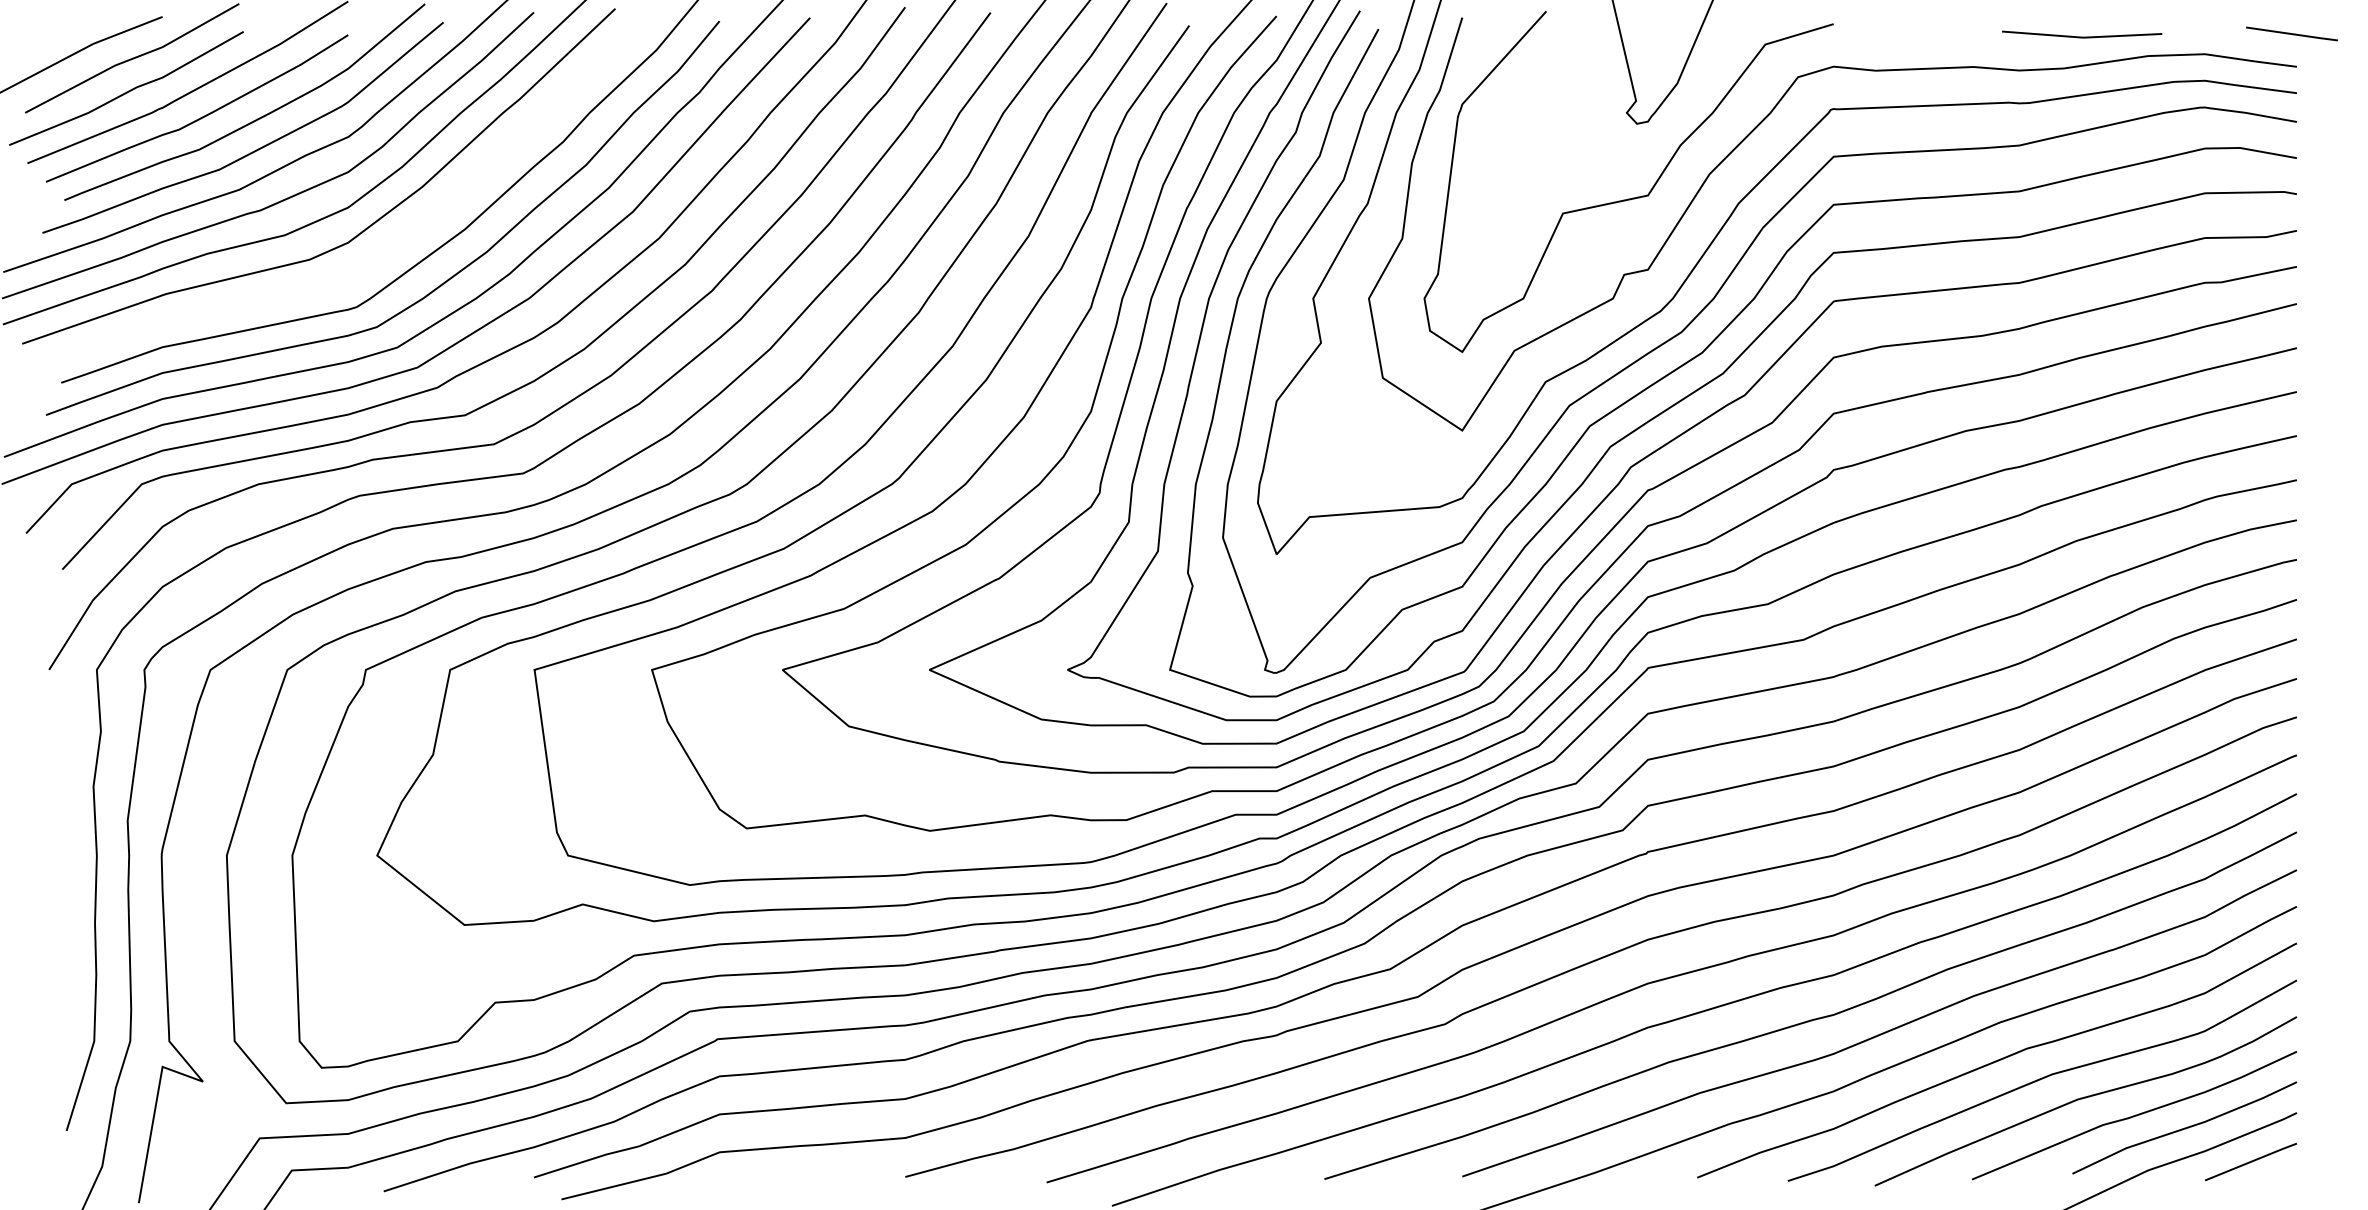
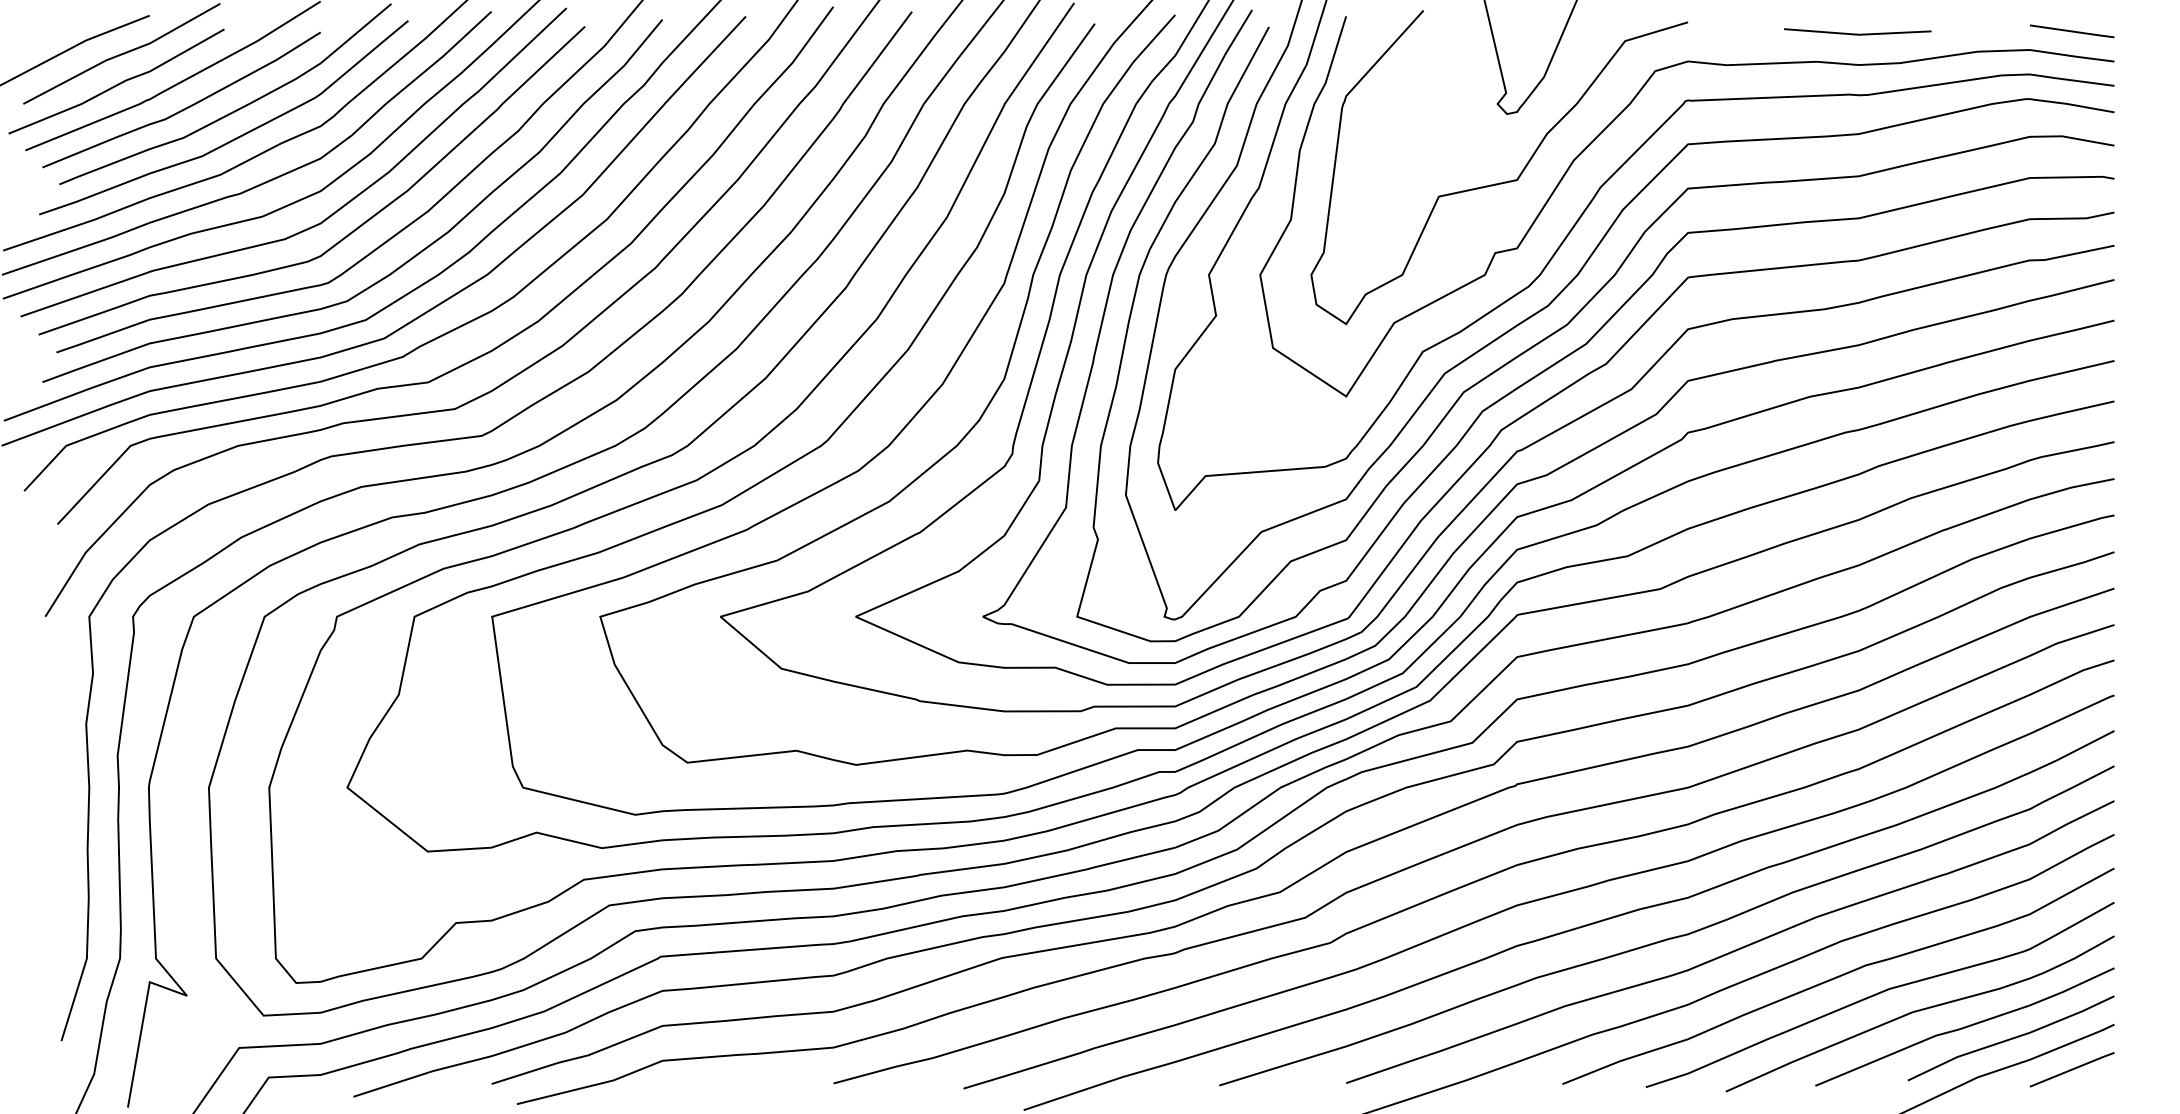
line: (2291, 33) -> (2071, 30), moved
line: (2082, 36) -> (1858, 33), moved
curve: (381, 251) -> (351, 231), added

